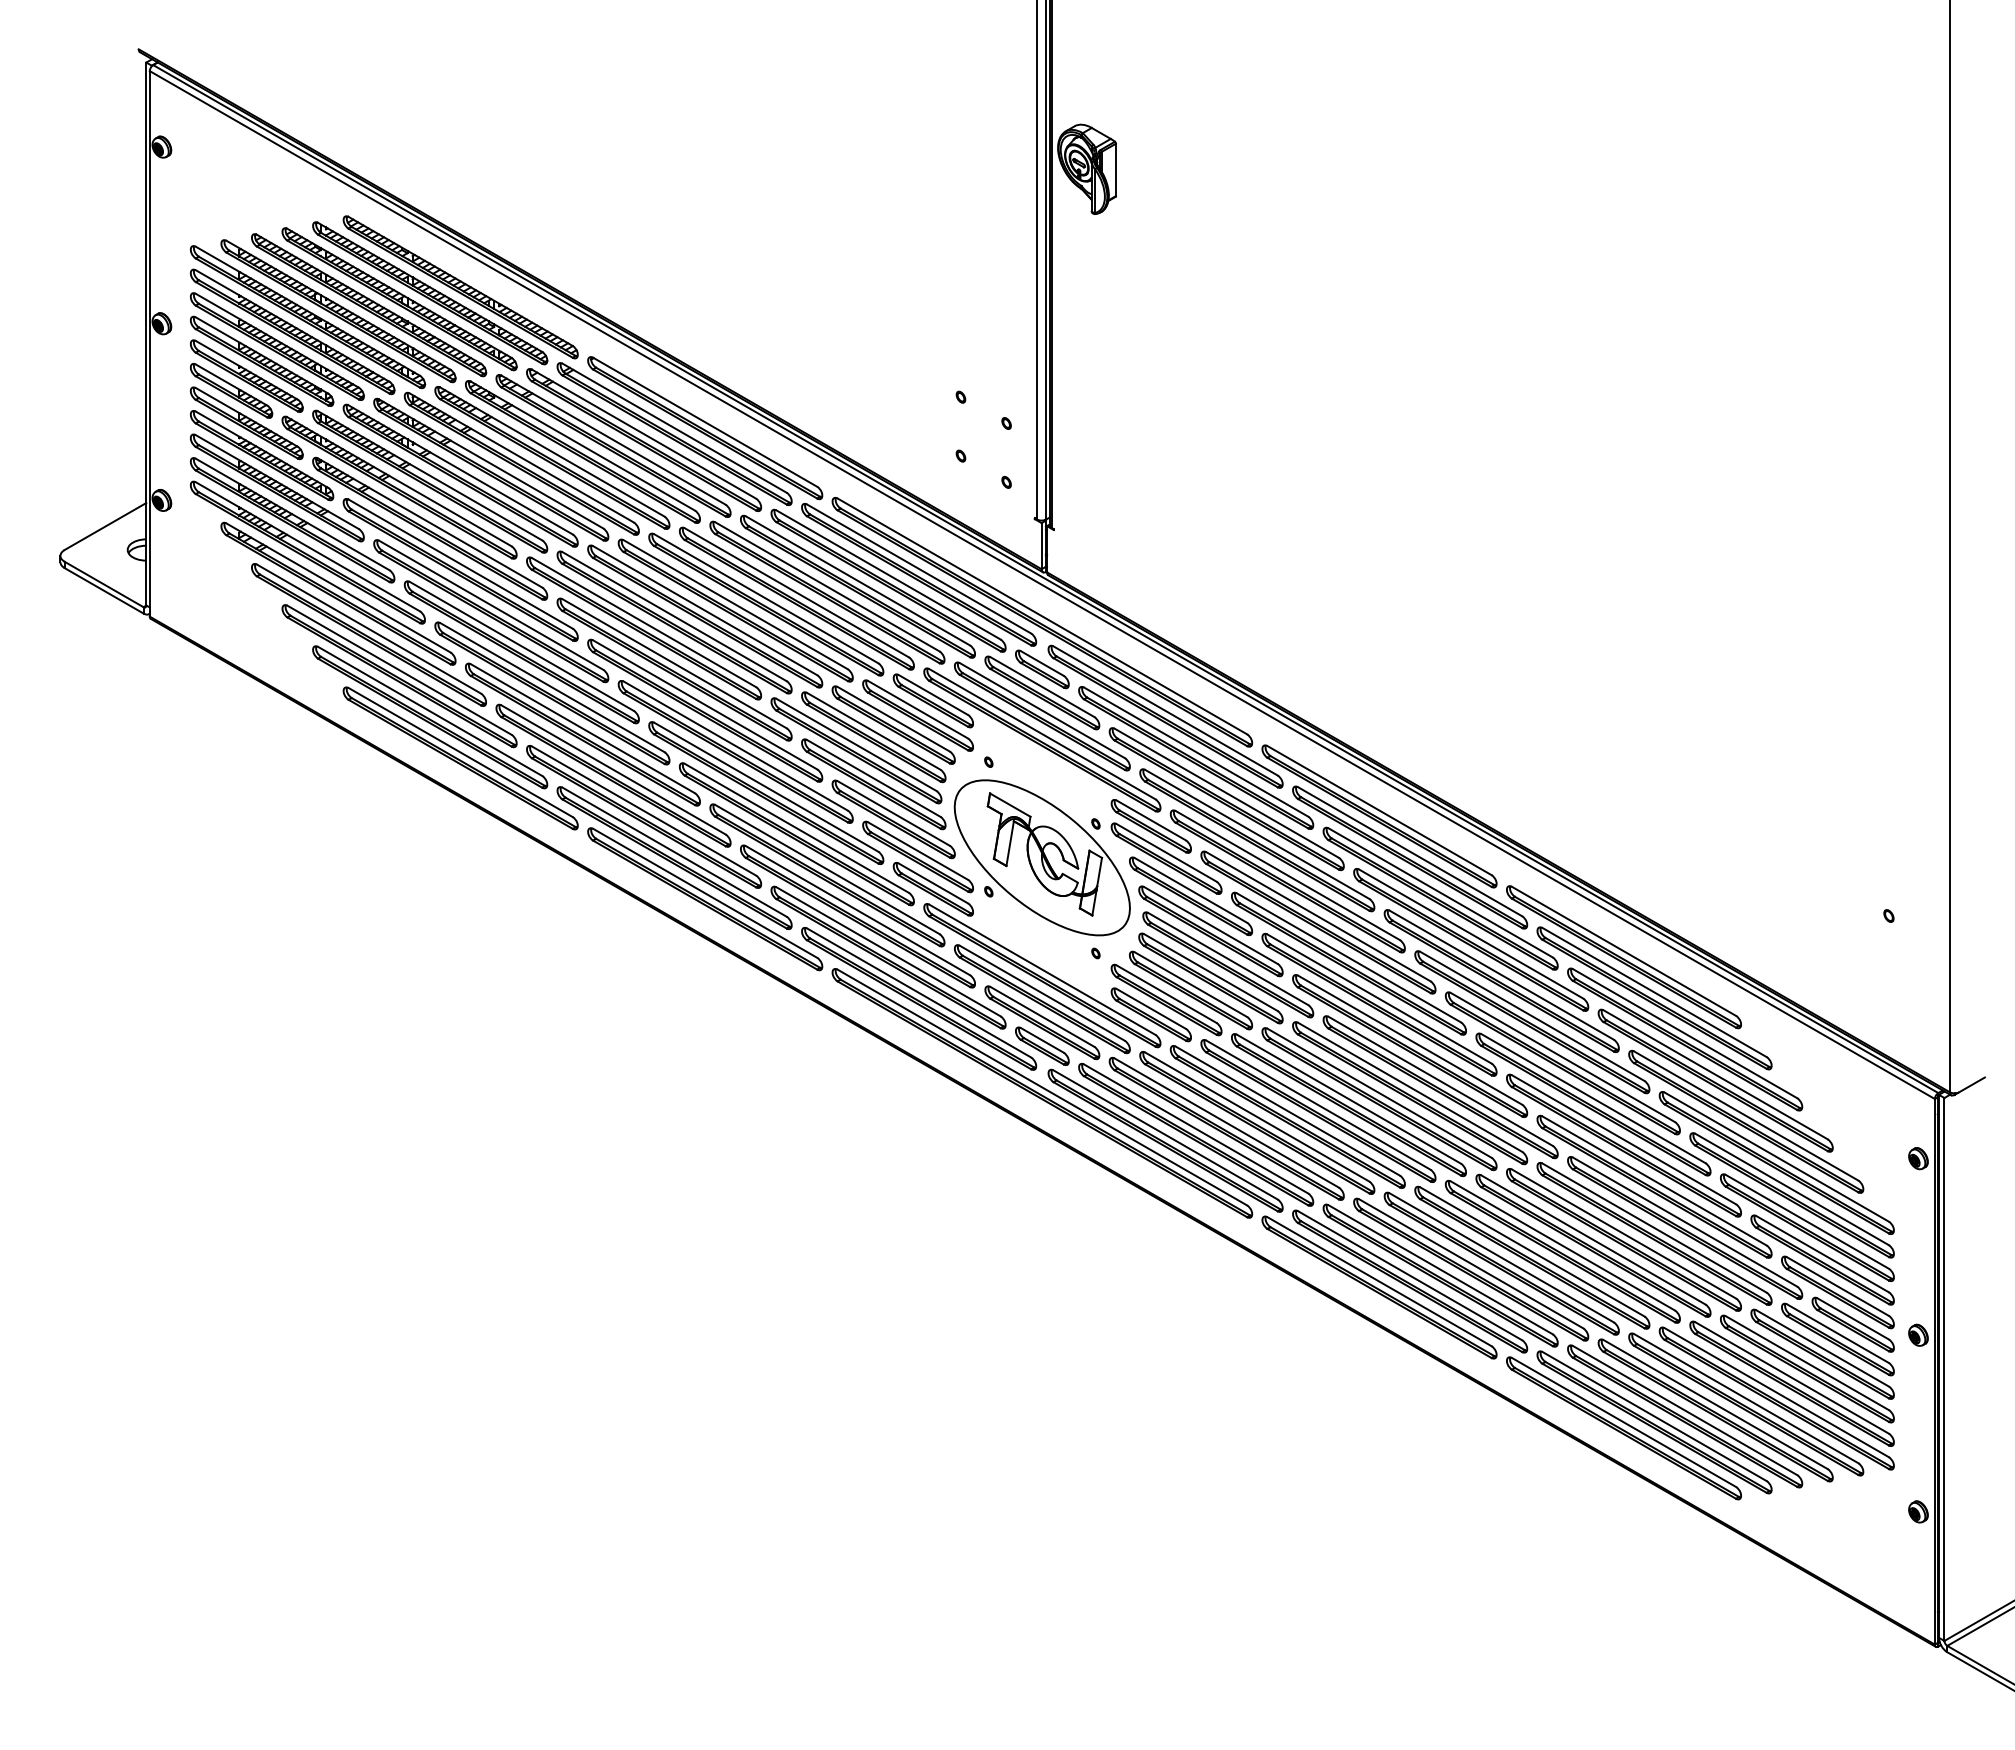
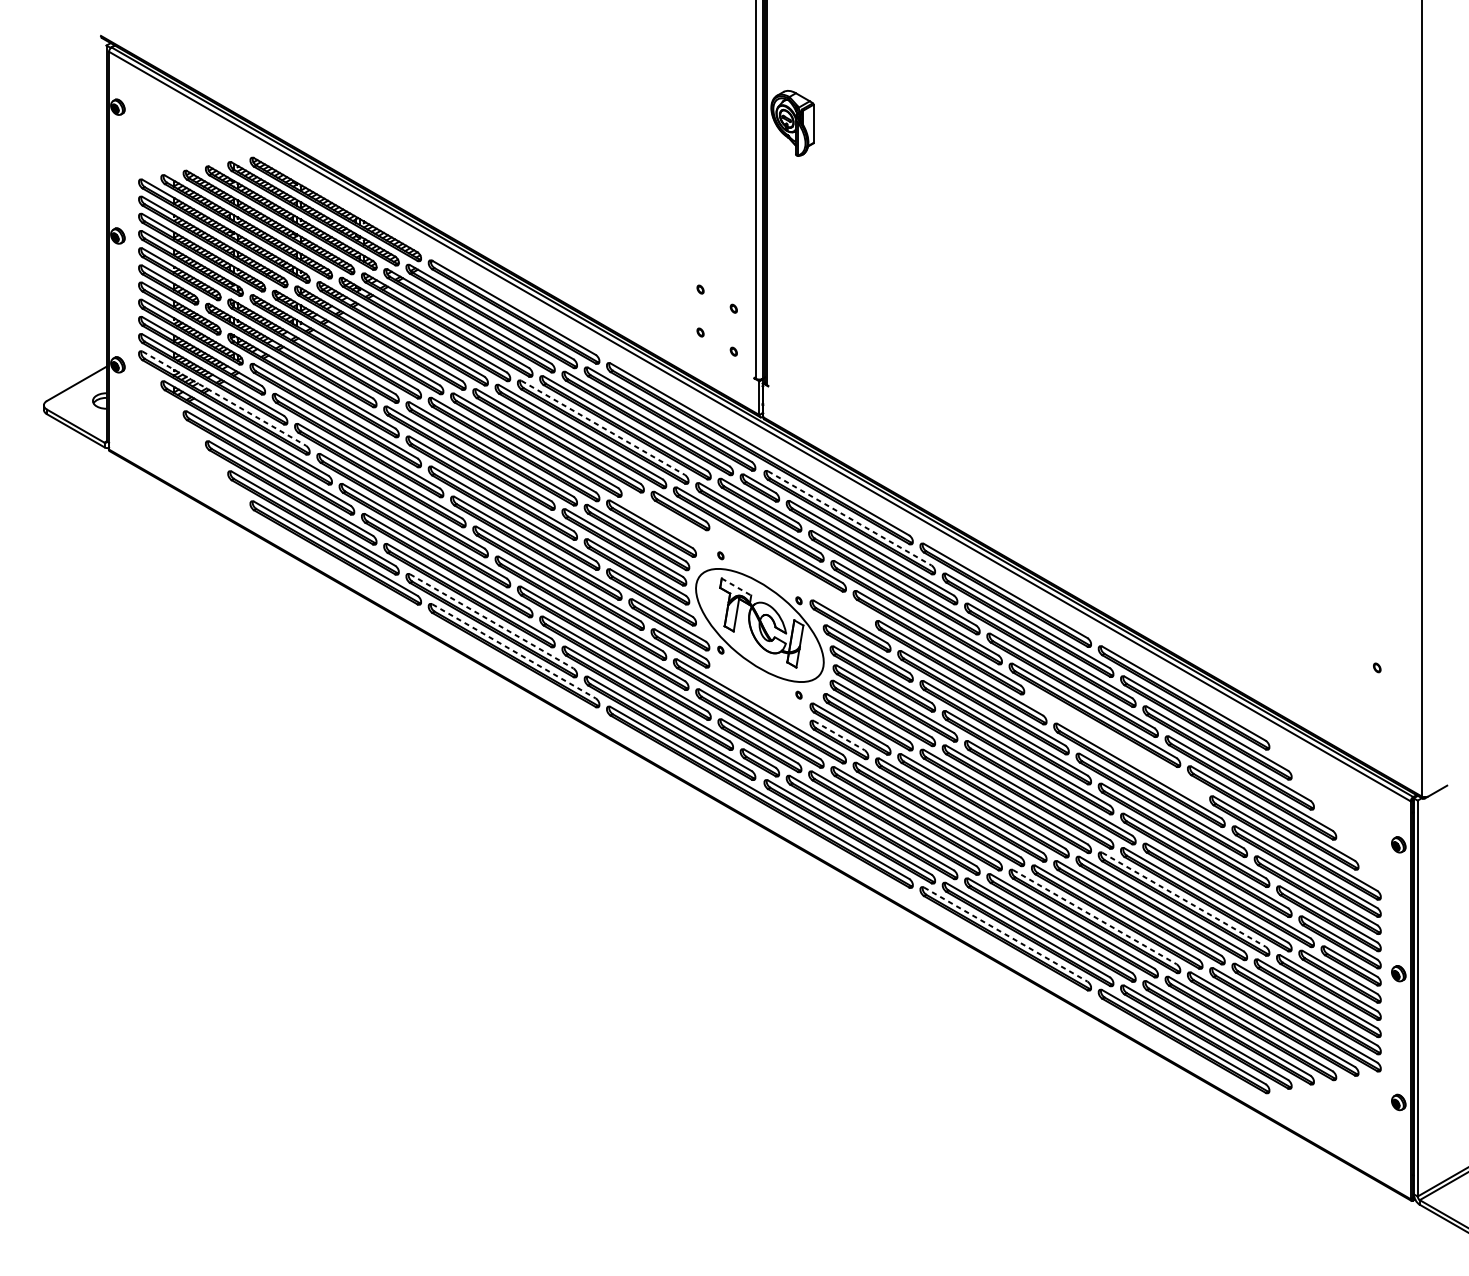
line: (308, 547) -> (224, 399), solid -> dashed
line: (827, 587) -> (603, 428), solid -> dashed
line: (1166, 711) -> (850, 518), solid -> dashed
part: (917, 715) -> (668, 521), removed
line: (1010, 805) -> (736, 587), solid -> dashed
part: (1150, 826) -> (838, 602), removed
line: (675, 852) -> (492, 621), solid -> dashed
line: (705, 893) -> (514, 651), solid -> dashed
line: (1151, 1009) -> (839, 736), solid -> dashed
part: (1532, 1022) -> (1117, 745), removed
line: (1624, 1234) -> (1184, 900), solid -> dashed
line: (1502, 1258) -> (1095, 917), solid -> dashed
line: (1379, 1281) -> (1005, 934), solid -> dashed

